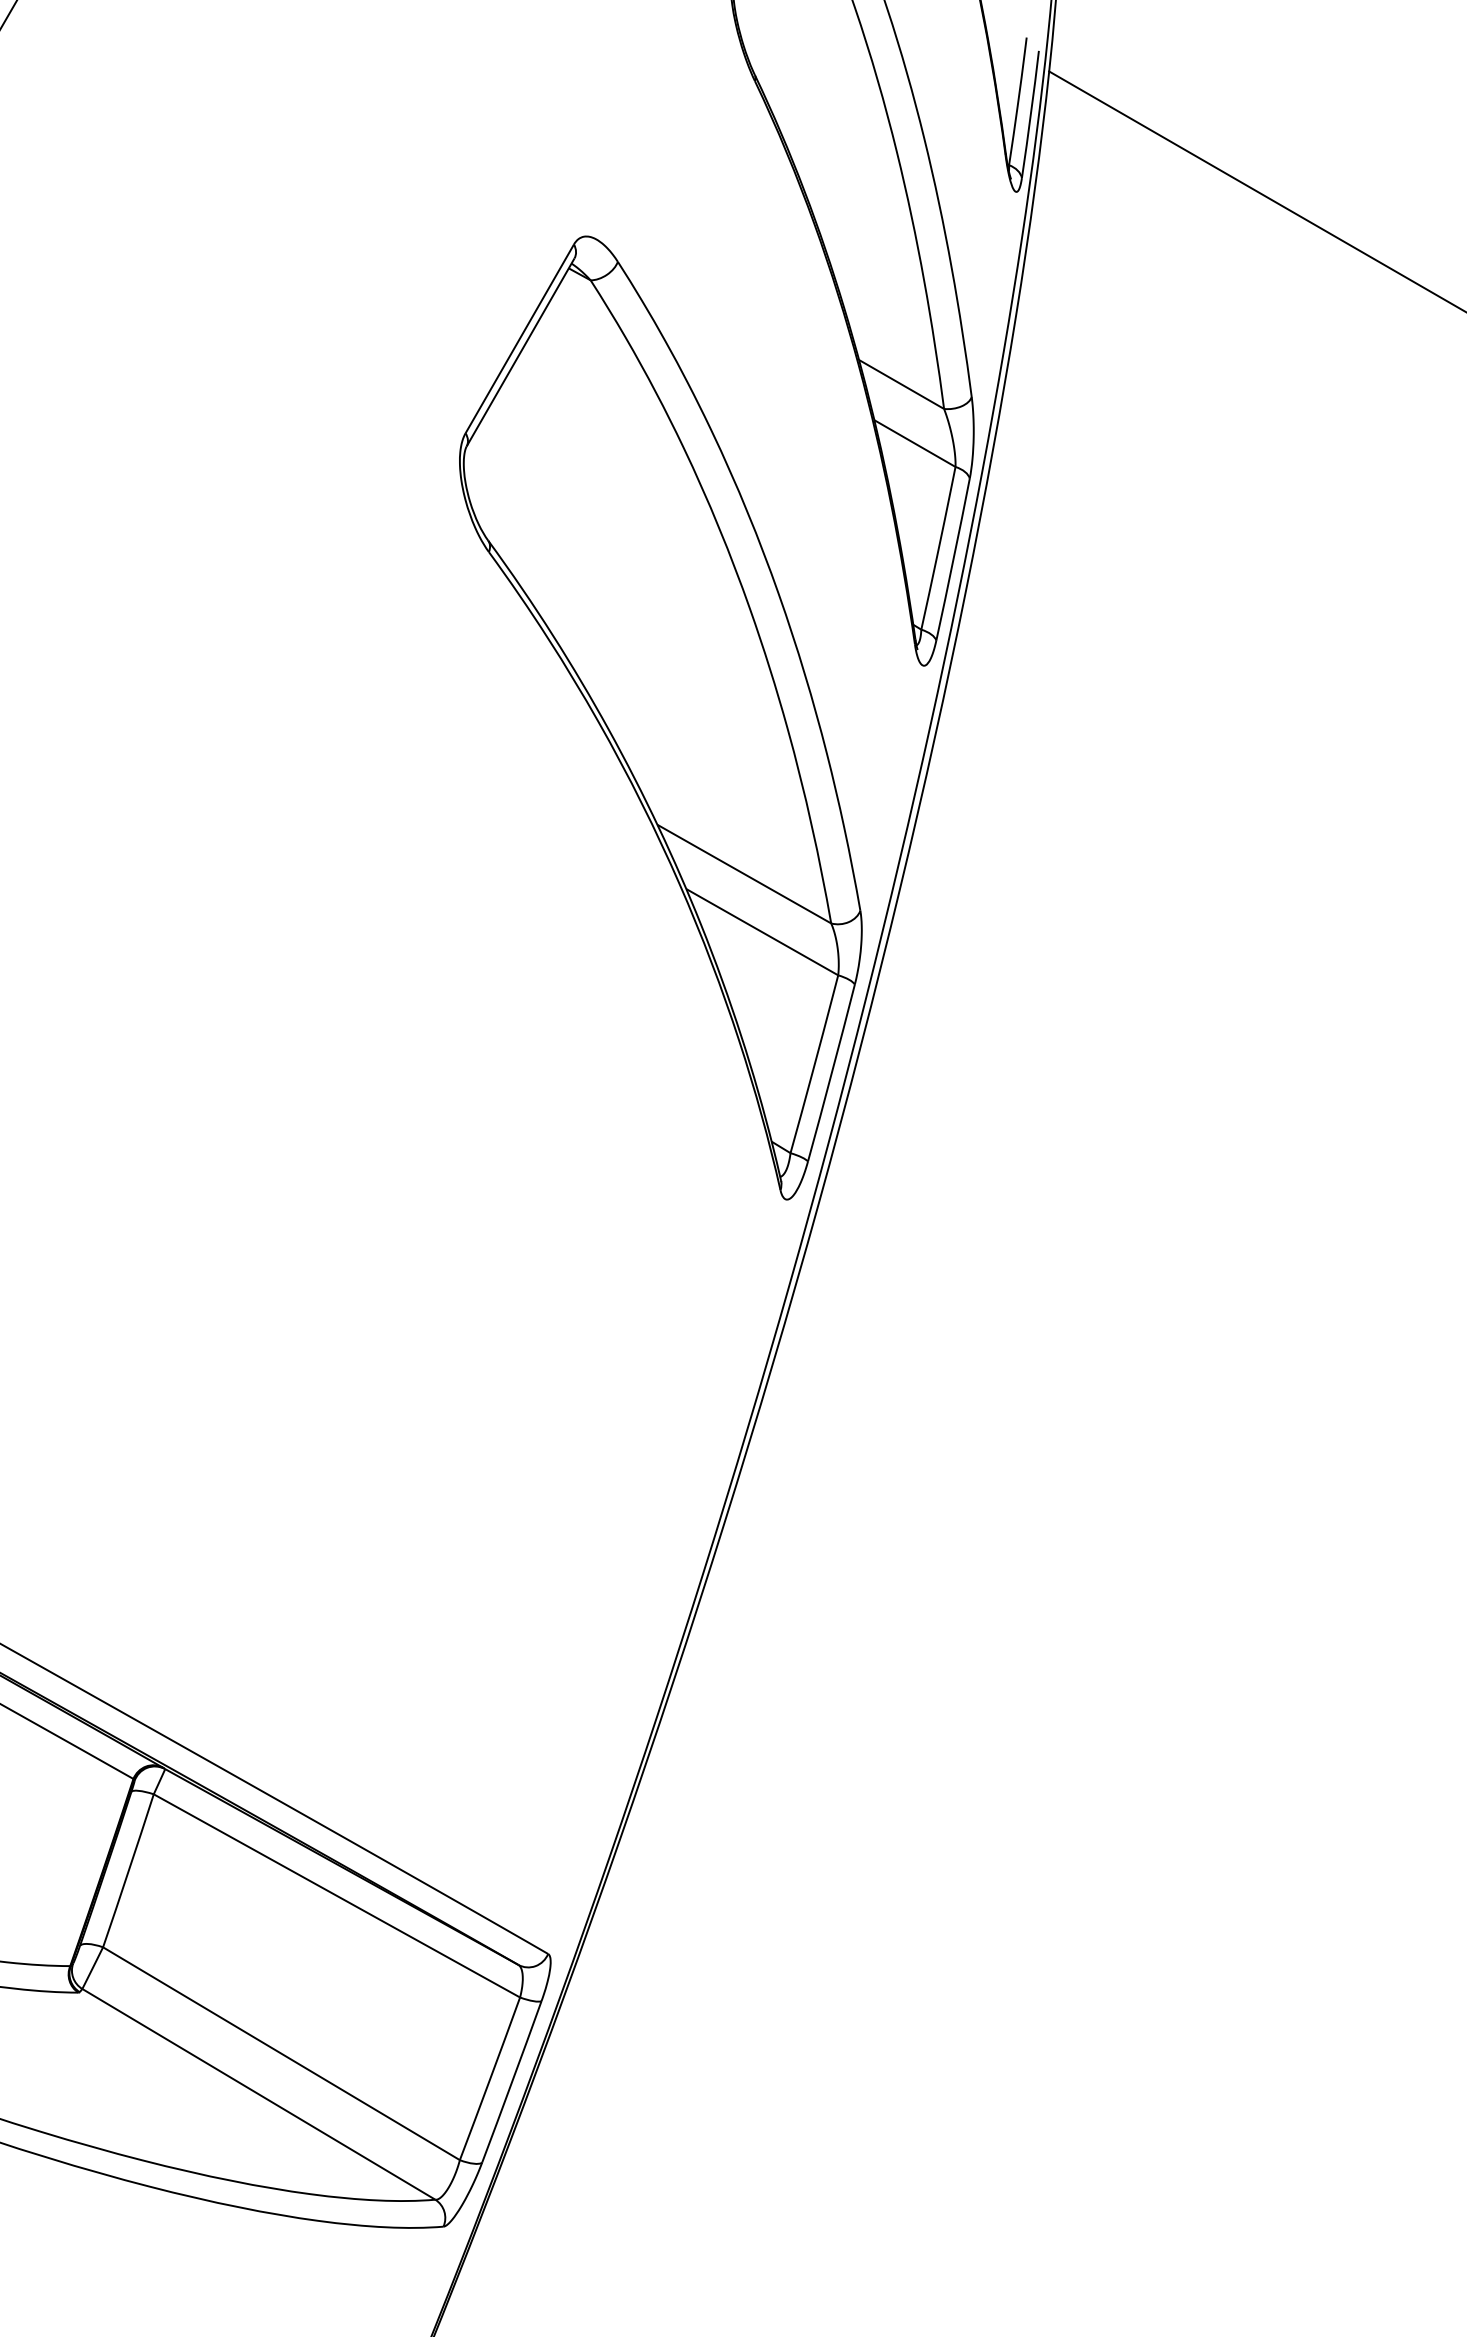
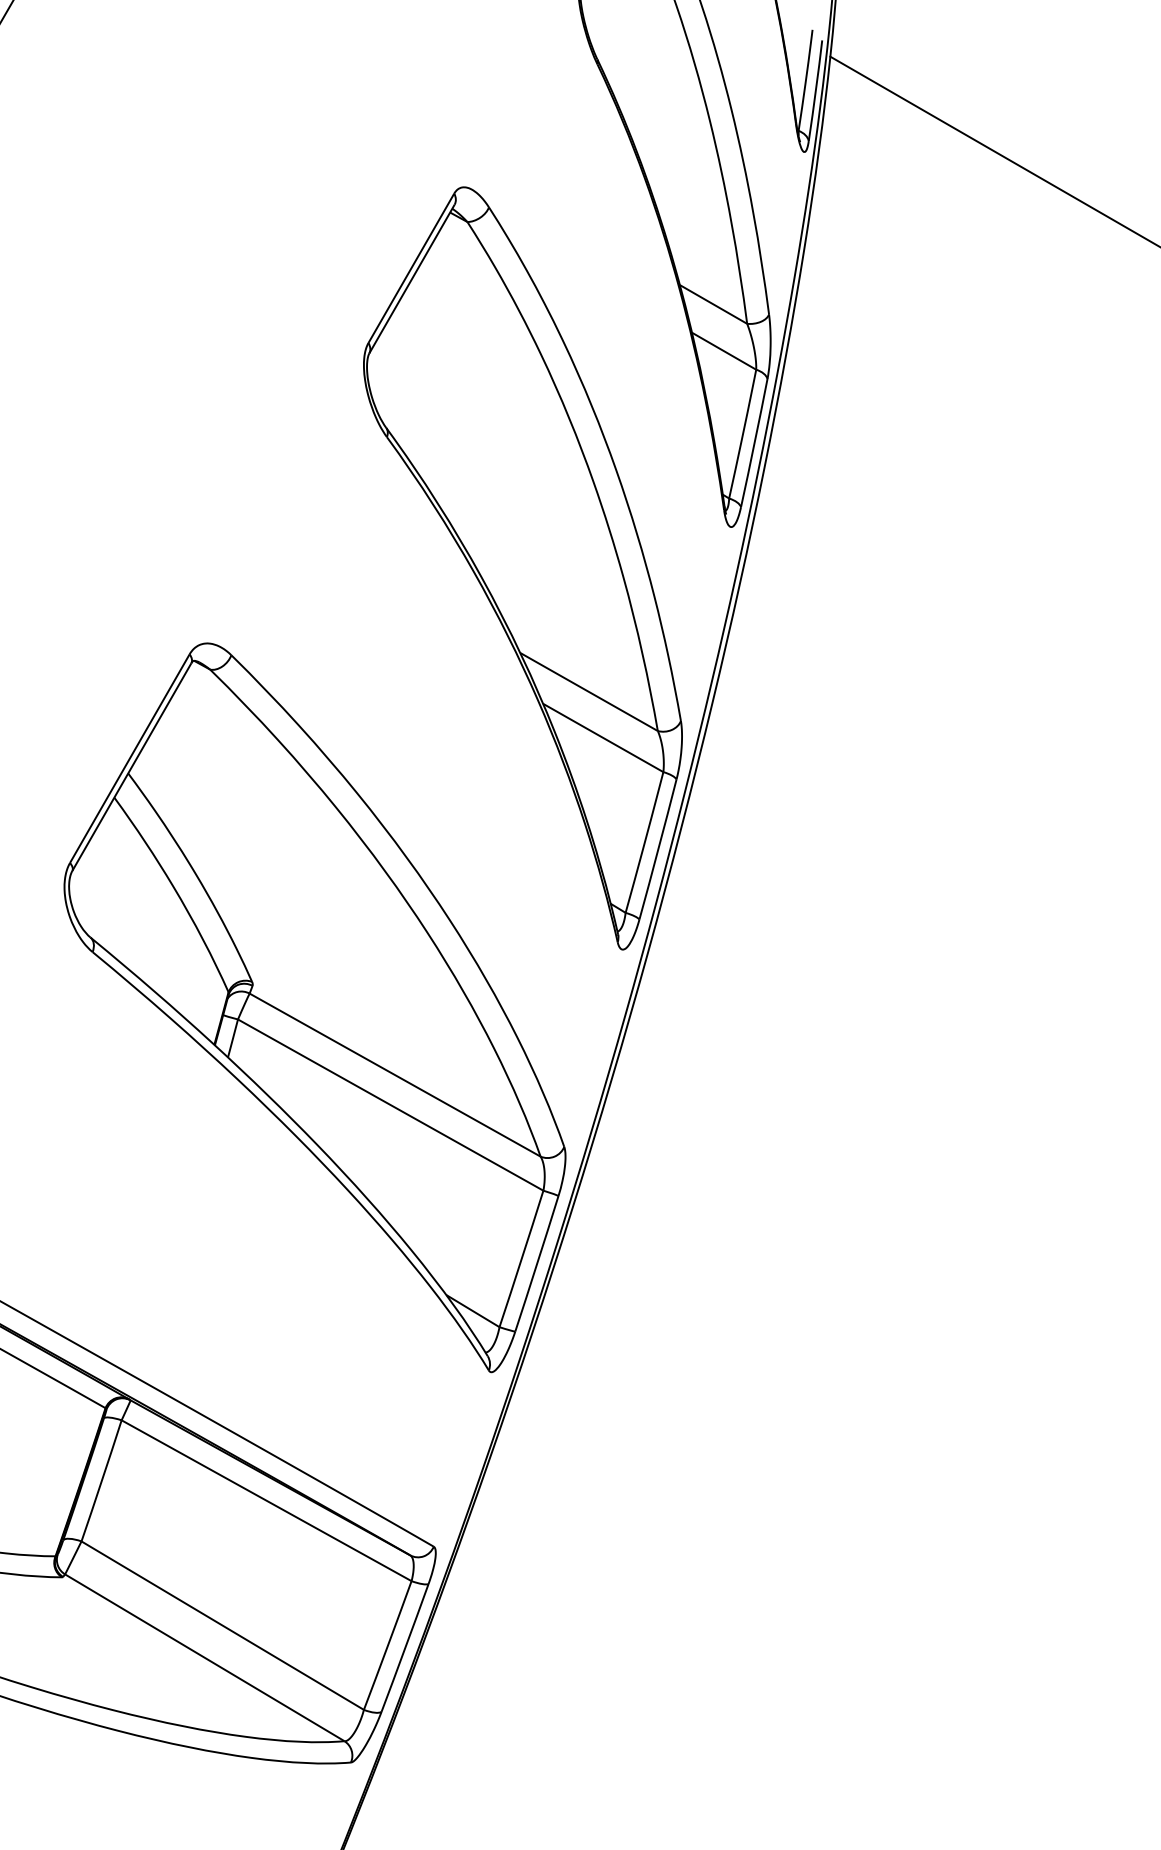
part: (397, 1272) -> (314, 1007), added

